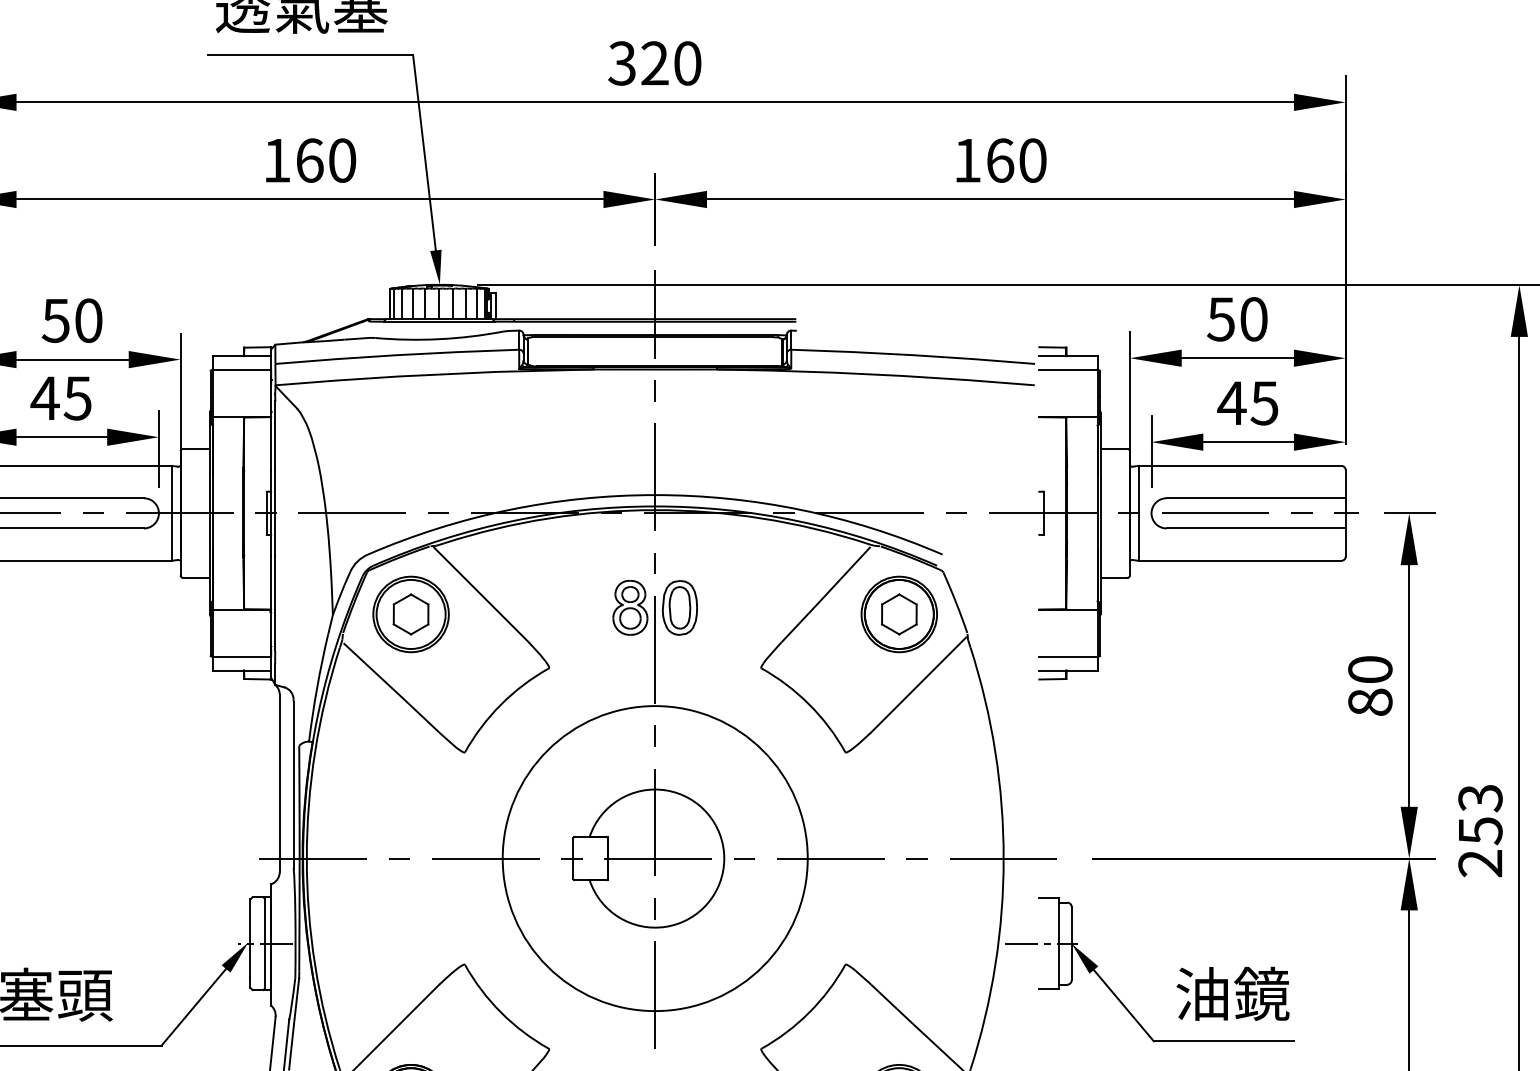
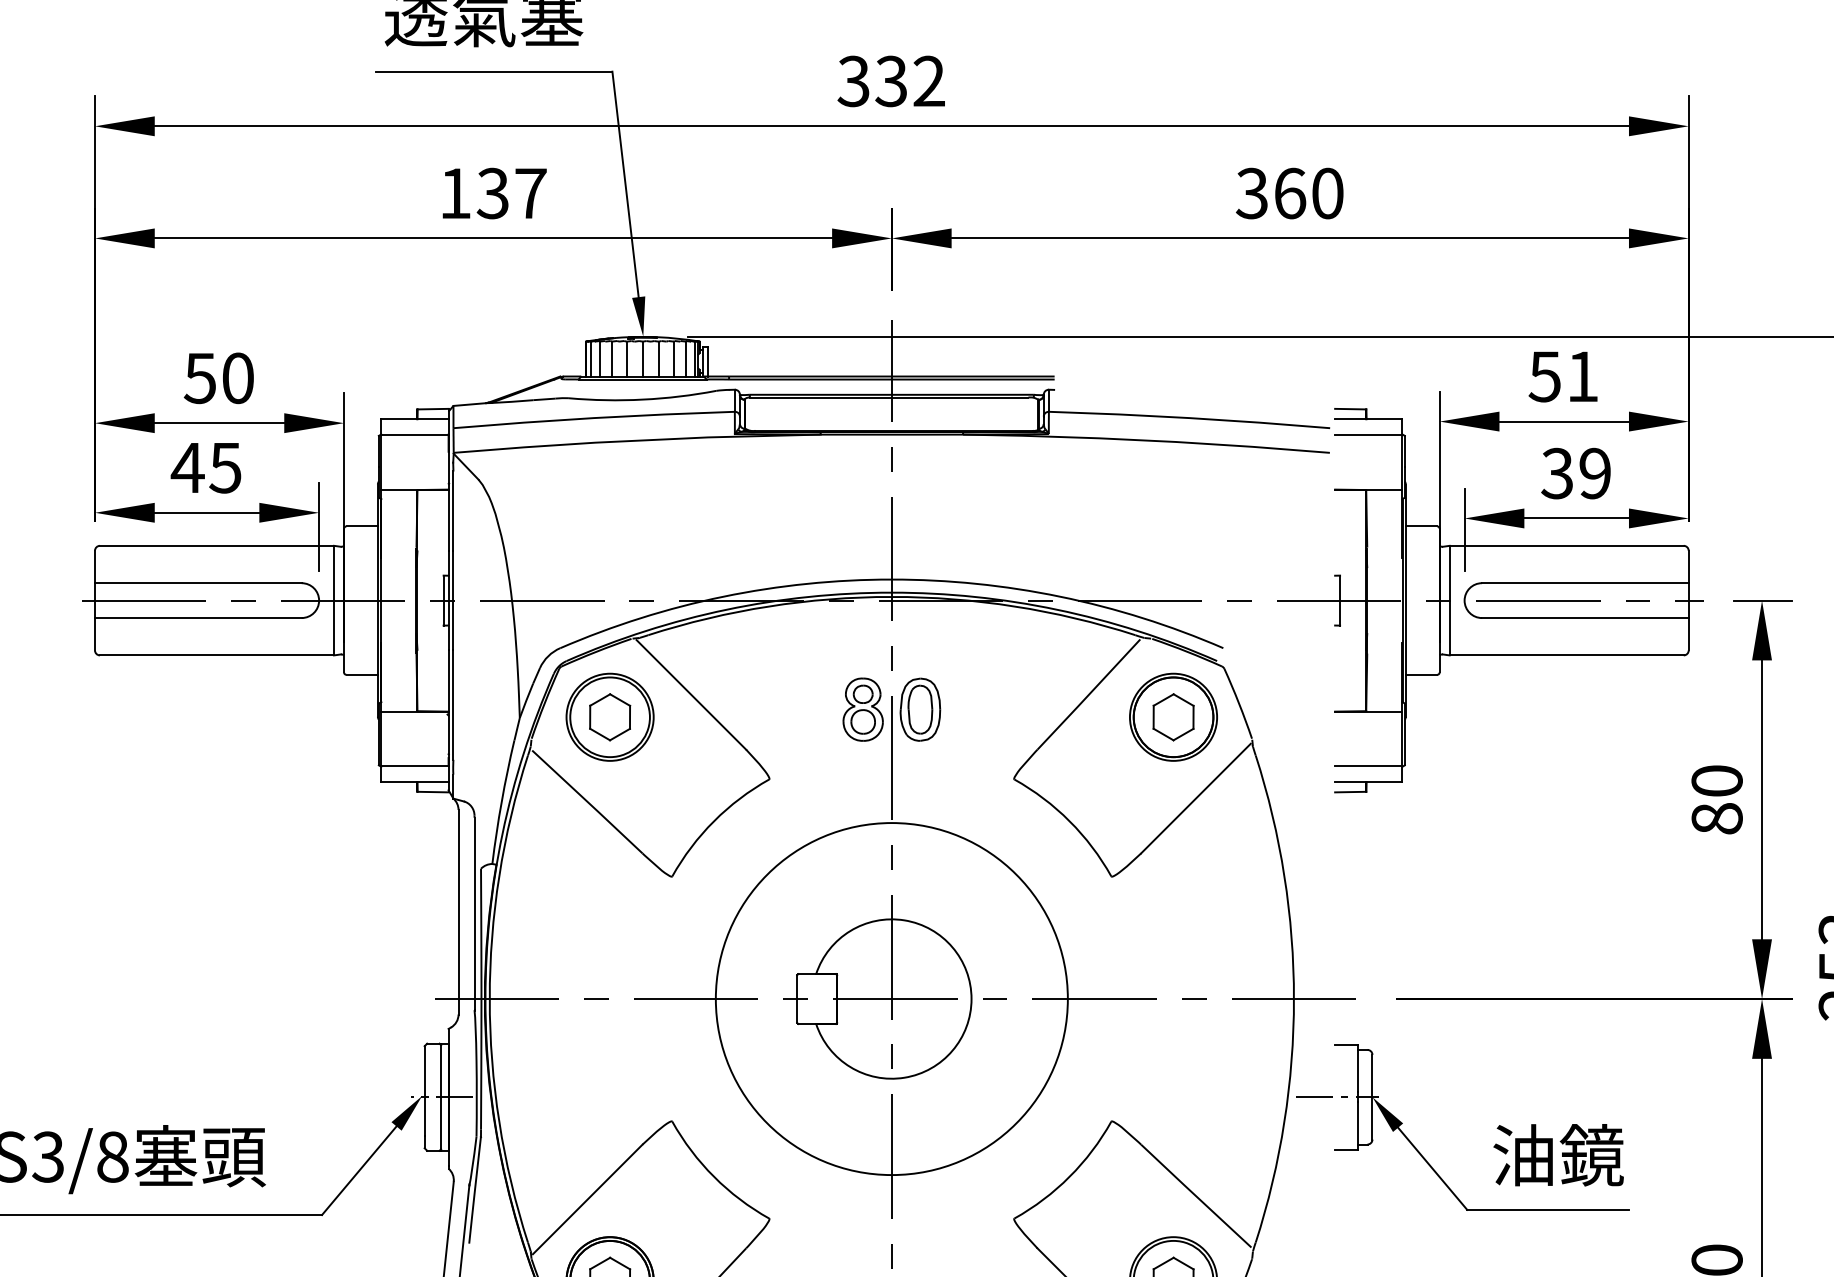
text: (671, 63) -> (910, 81), 320 -> 332
text: (325, 160) -> (511, 193), 160 -> 137
text: (966, 160) -> (1251, 193), 160 -> 360
text: (1253, 319) -> (1582, 376), 50 -> 51
text: (1247, 403) -> (1575, 473), 45 -> 39

